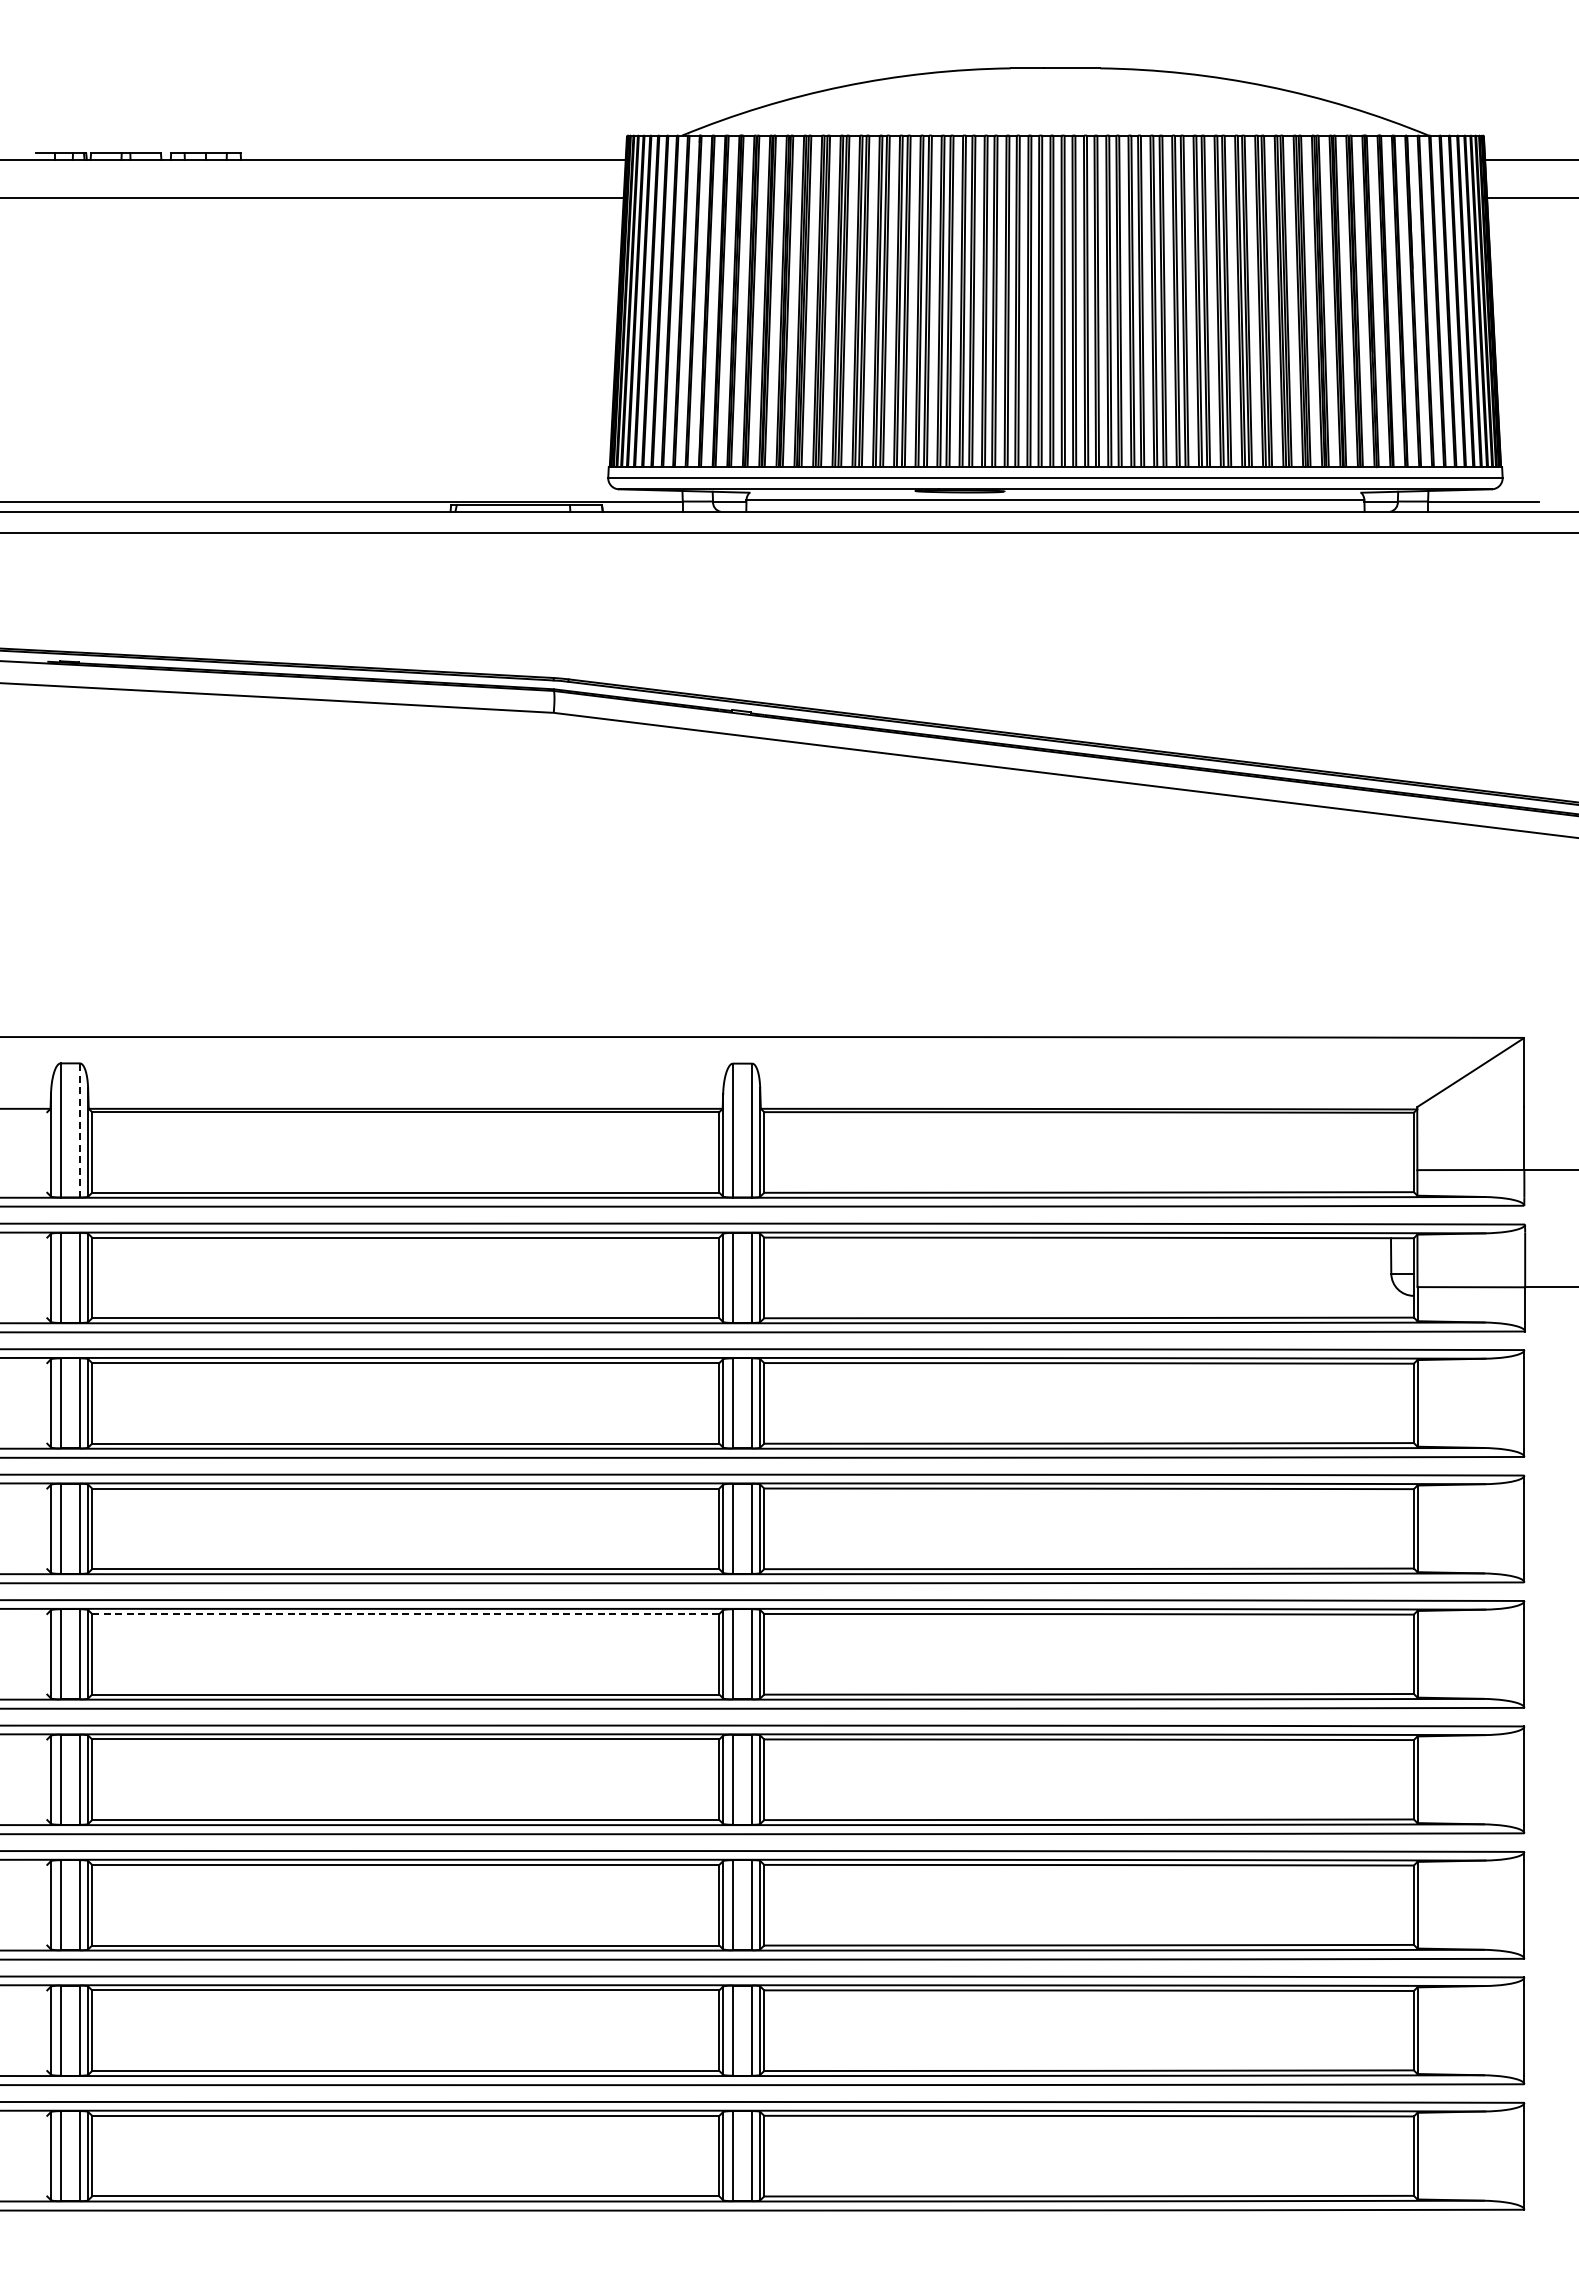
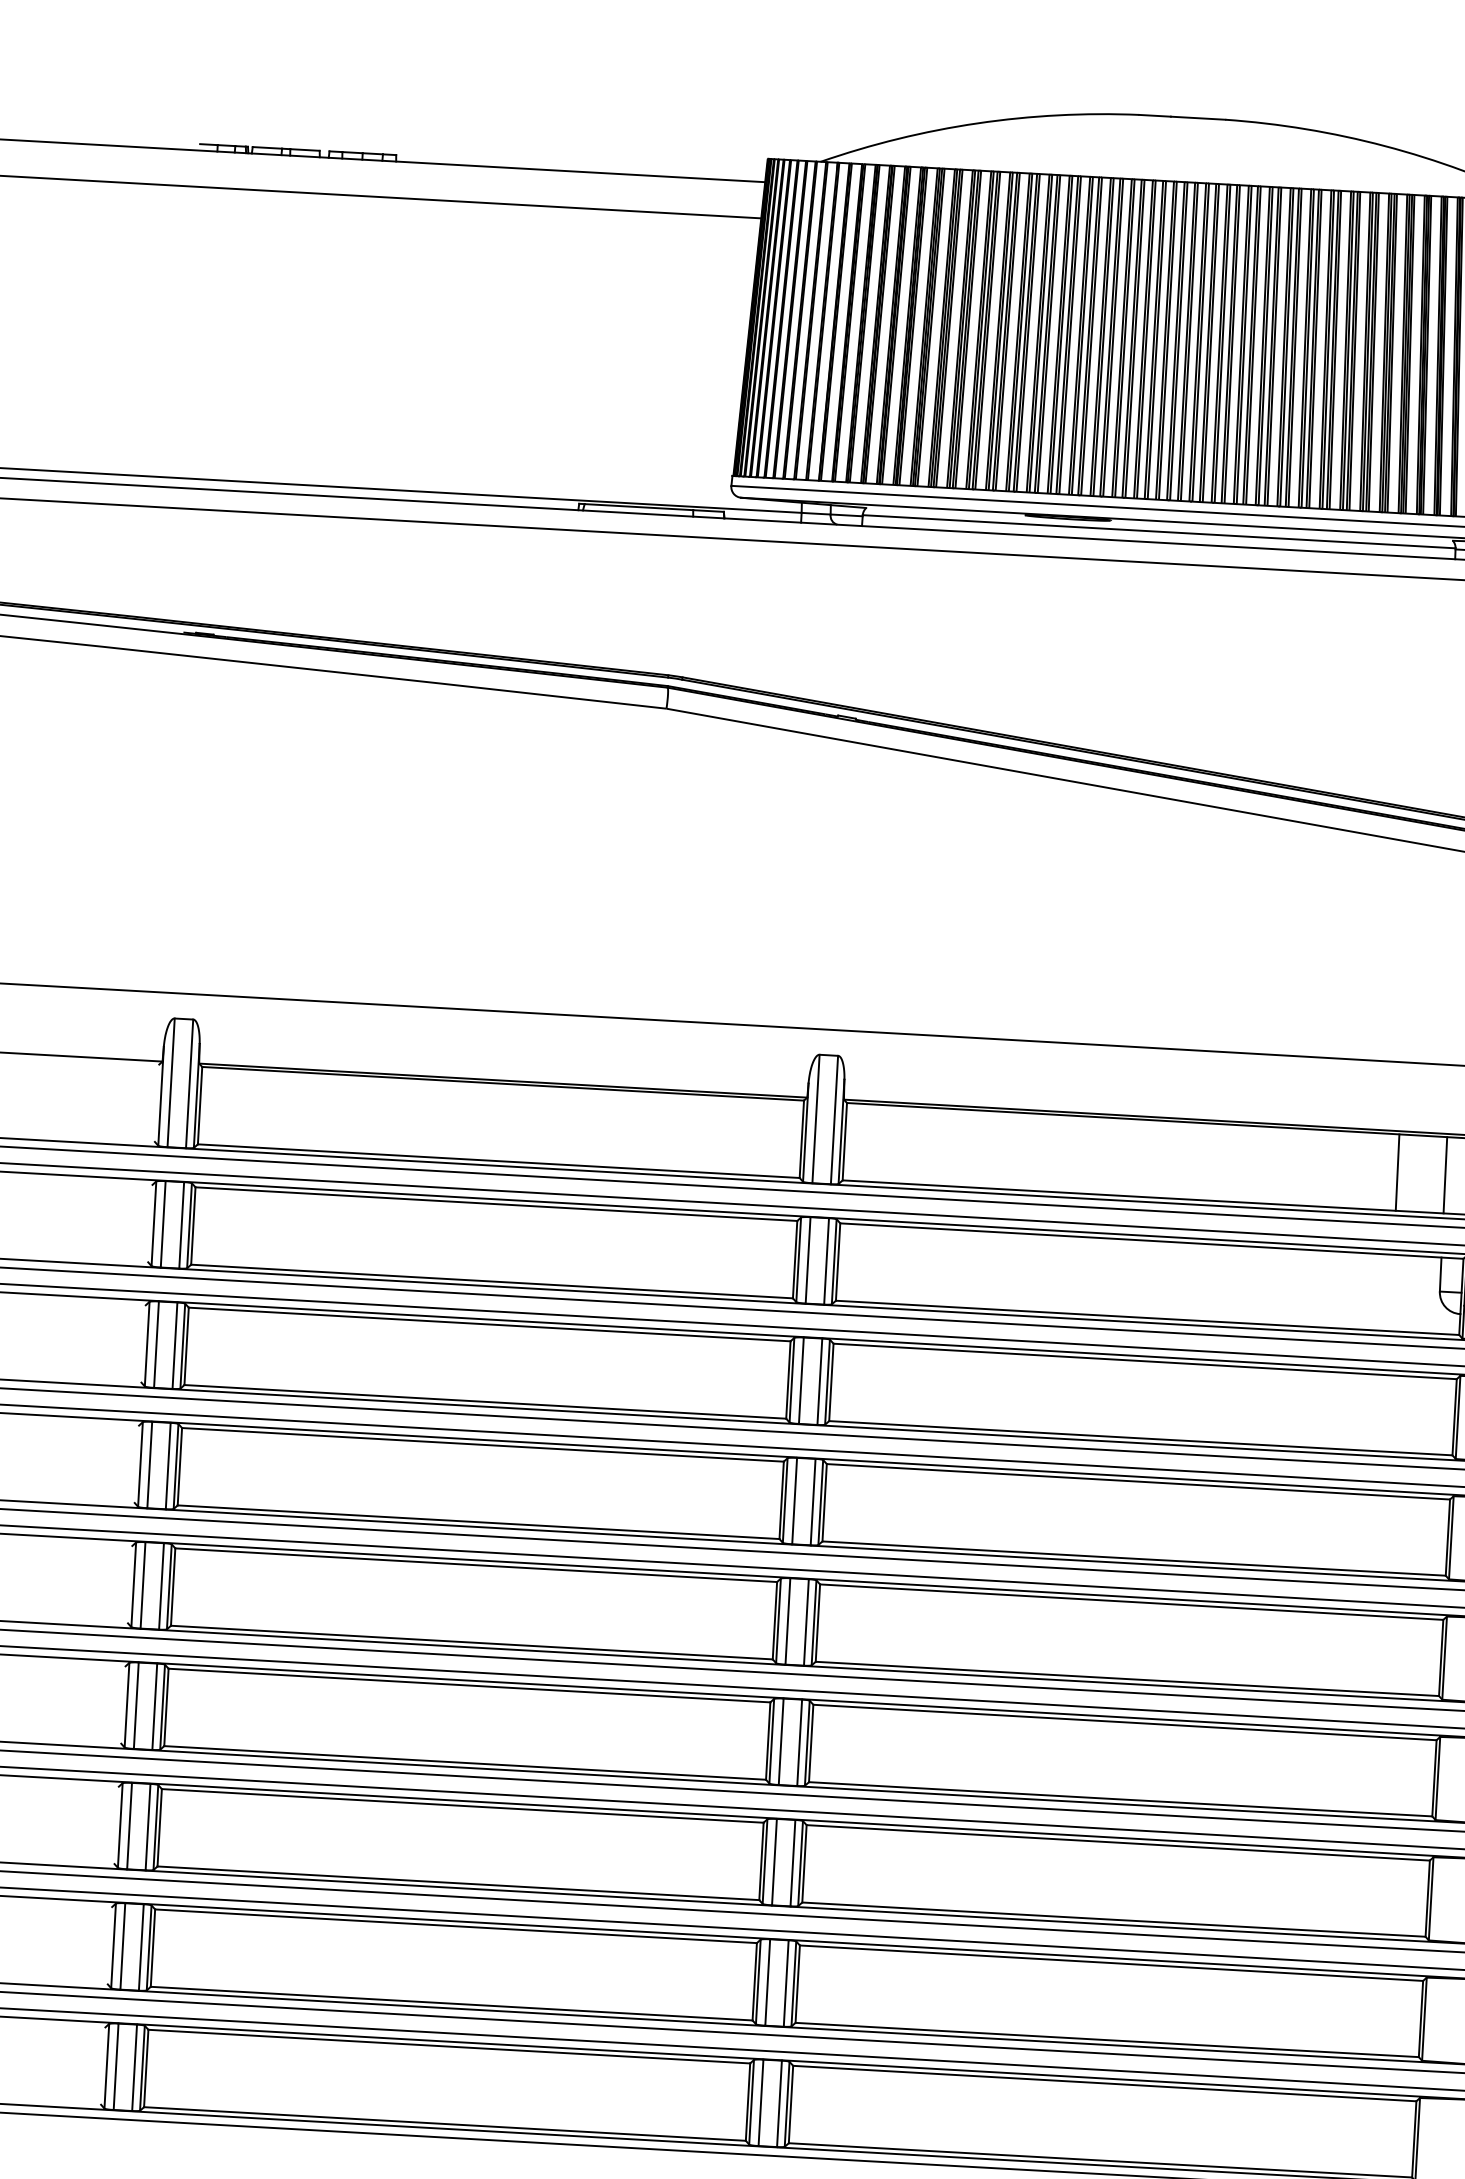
line: (79, 1129) -> (189, 1082), dashed -> solid
line: (1340, 1152) -> (1397, 1172), added
line: (1389, 1152) -> (1444, 1175), added
line: (405, 1613) -> (475, 1564), dashed -> solid

